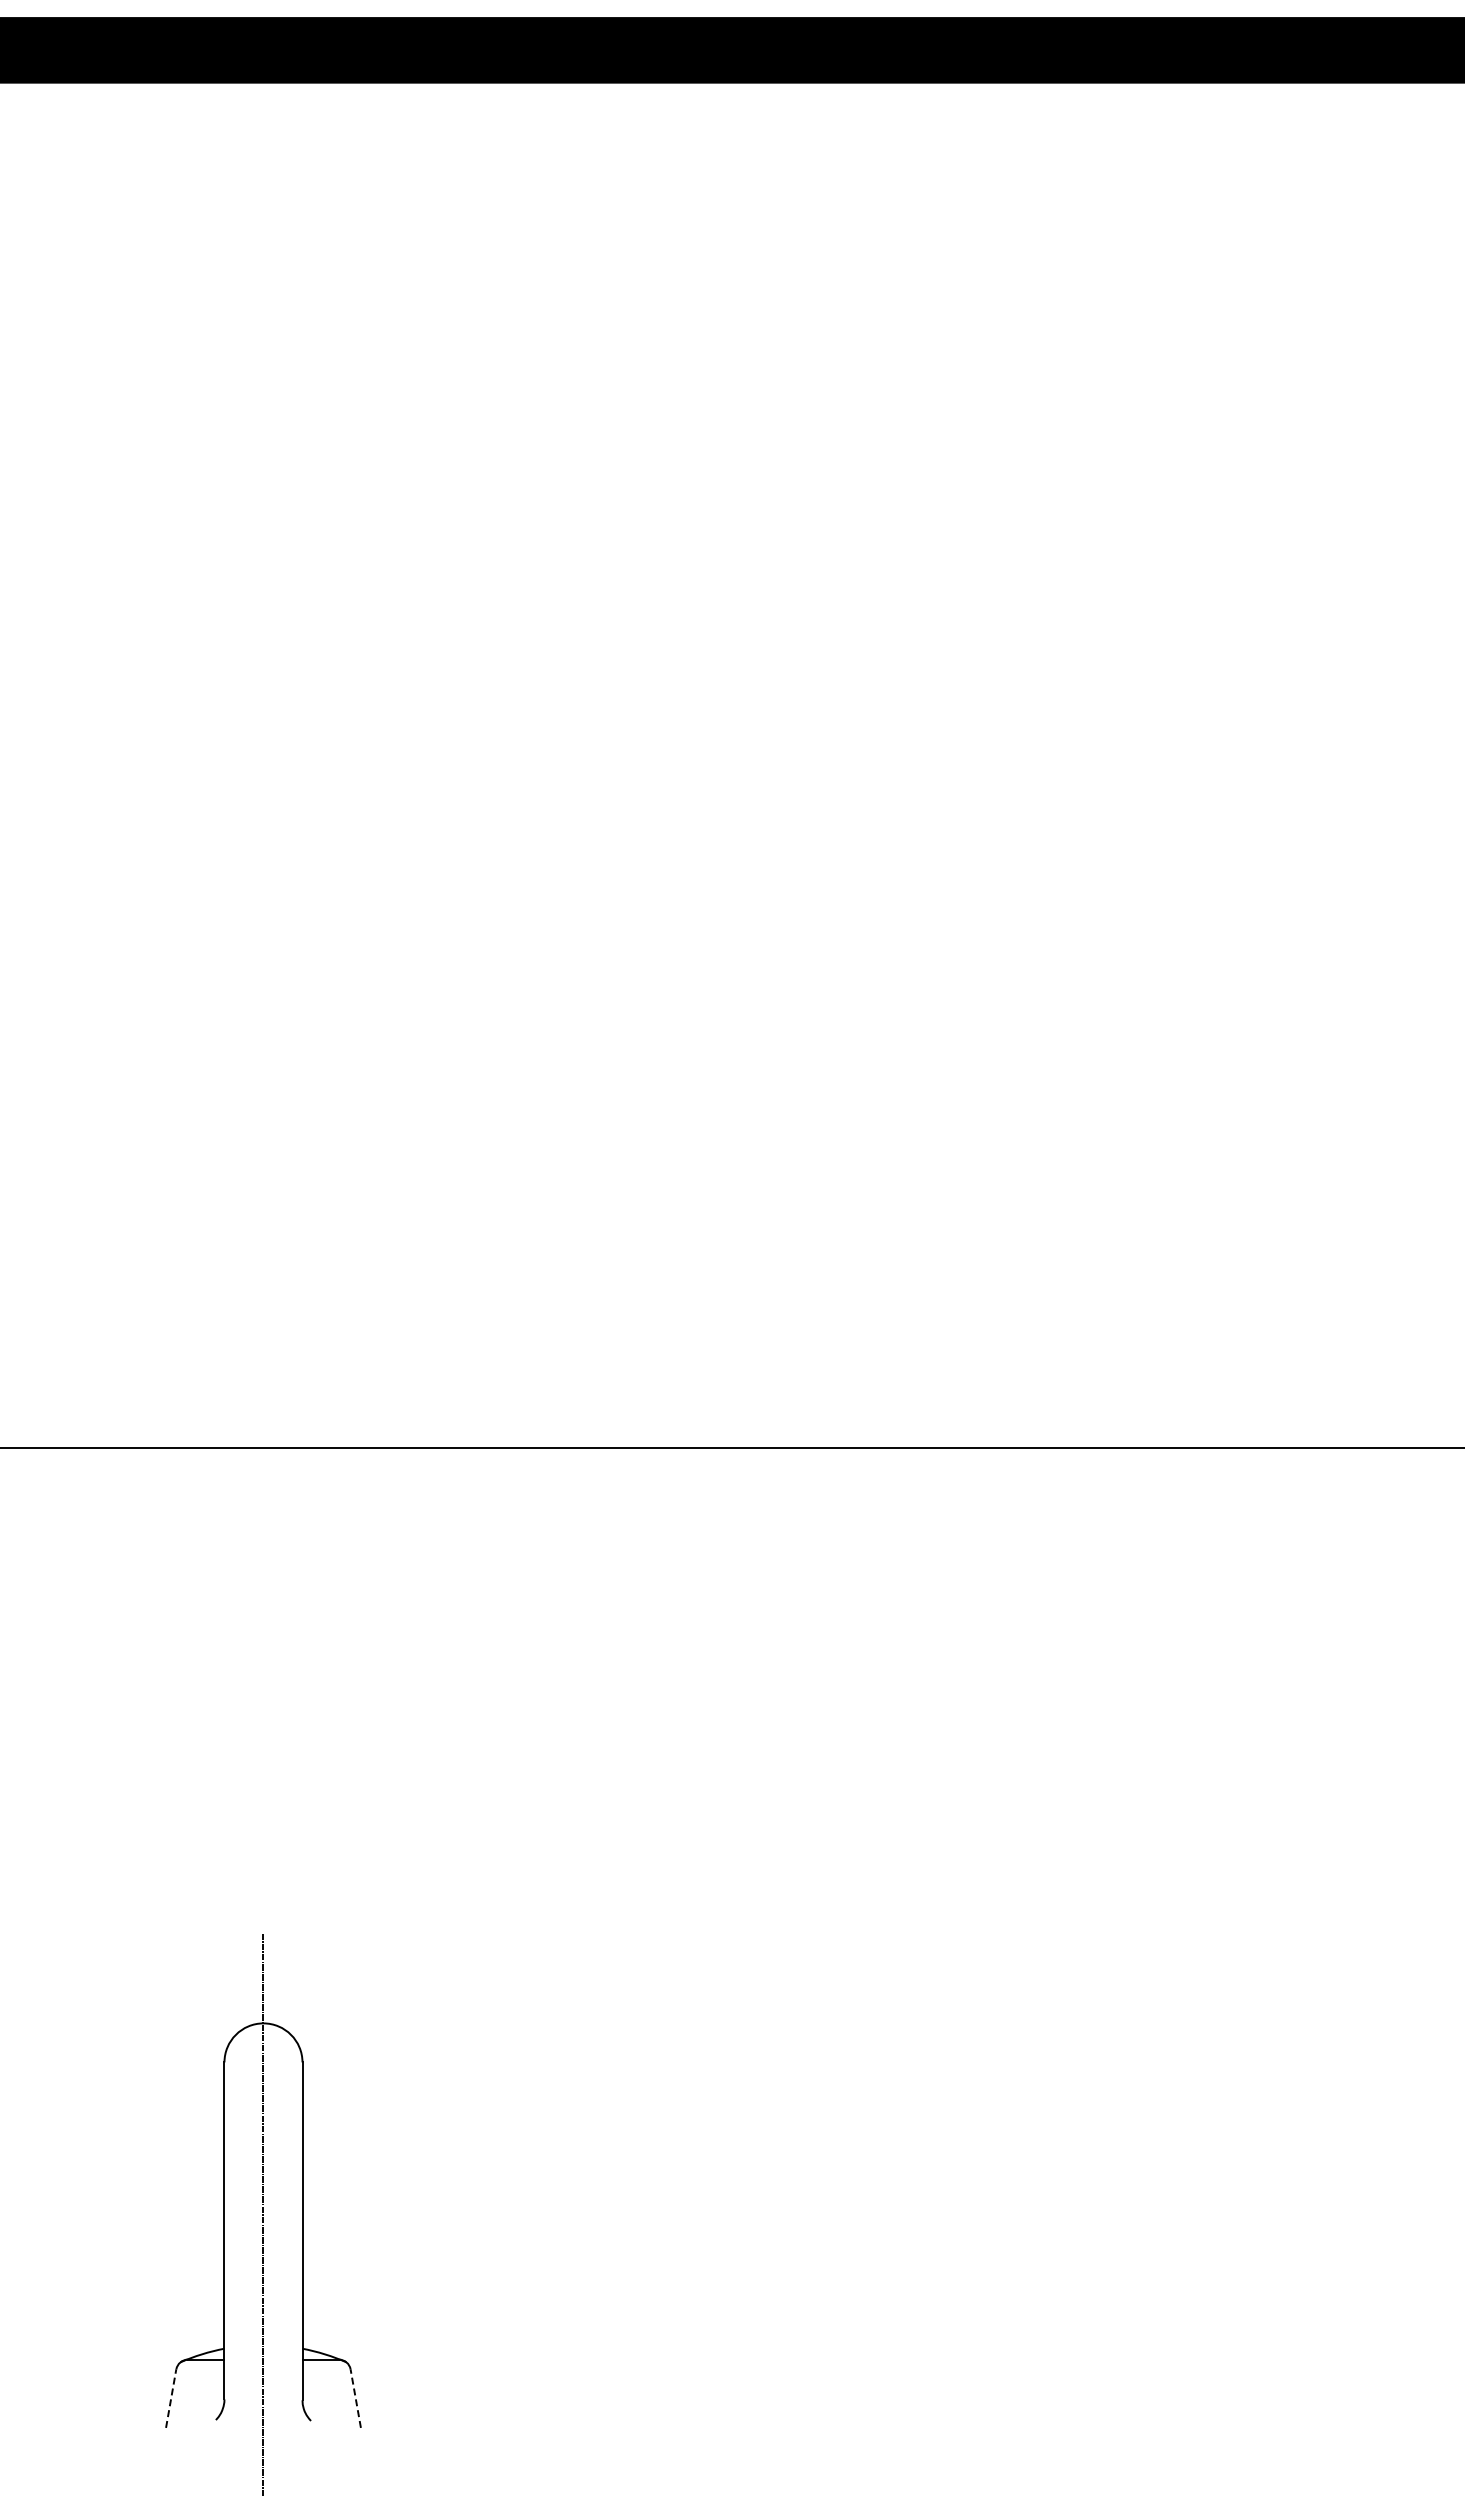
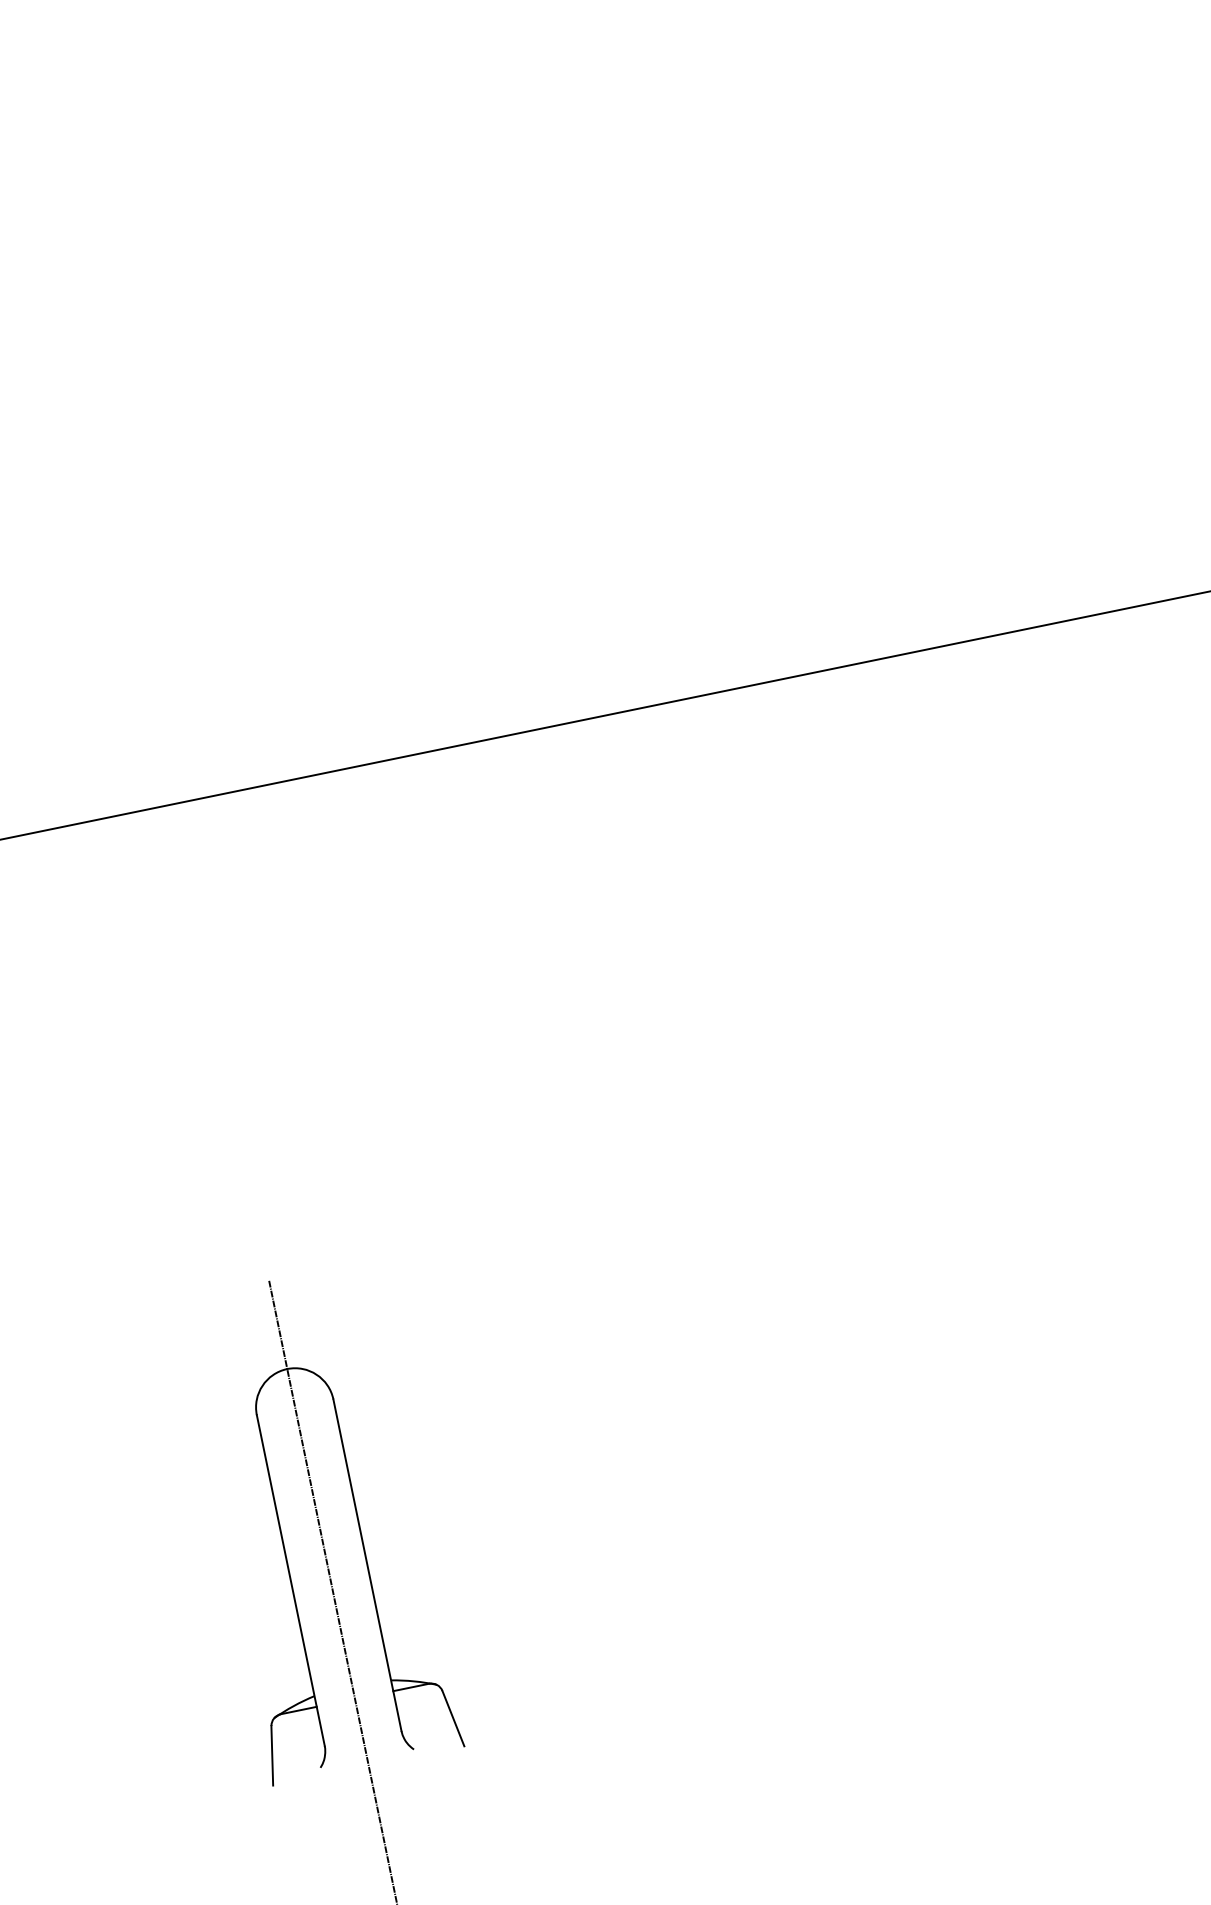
line: (171, 2398) -> (272, 1755), dashed -> solid
line: (355, 2398) -> (453, 1718), dashed -> solid

